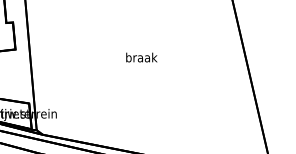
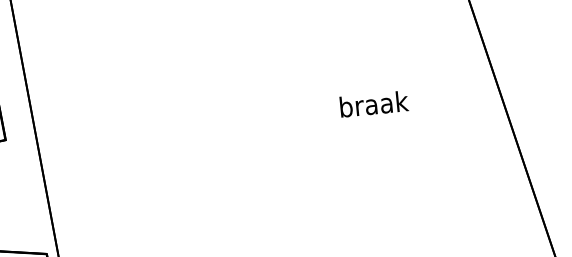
text: (141, 57) -> (373, 104), moved

